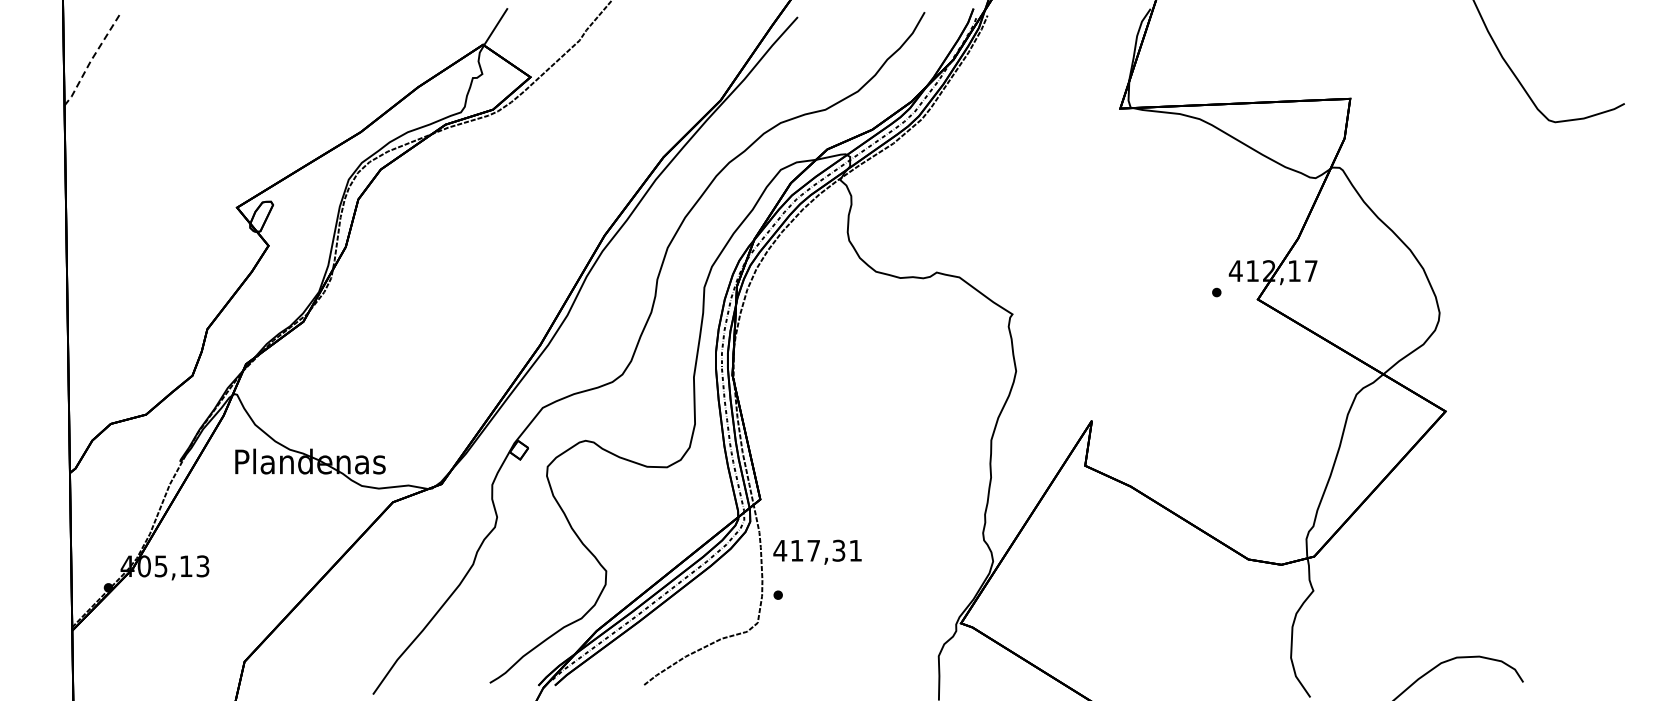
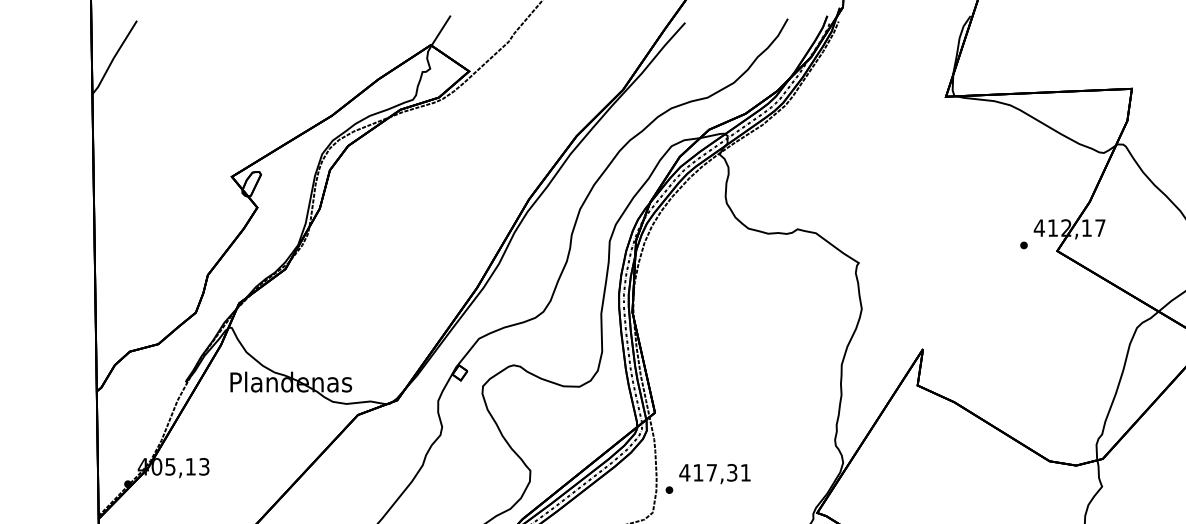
line: (90, 60) -> (113, 57), dashed -> solid
text: (817, 551) -> (714, 473), moved

